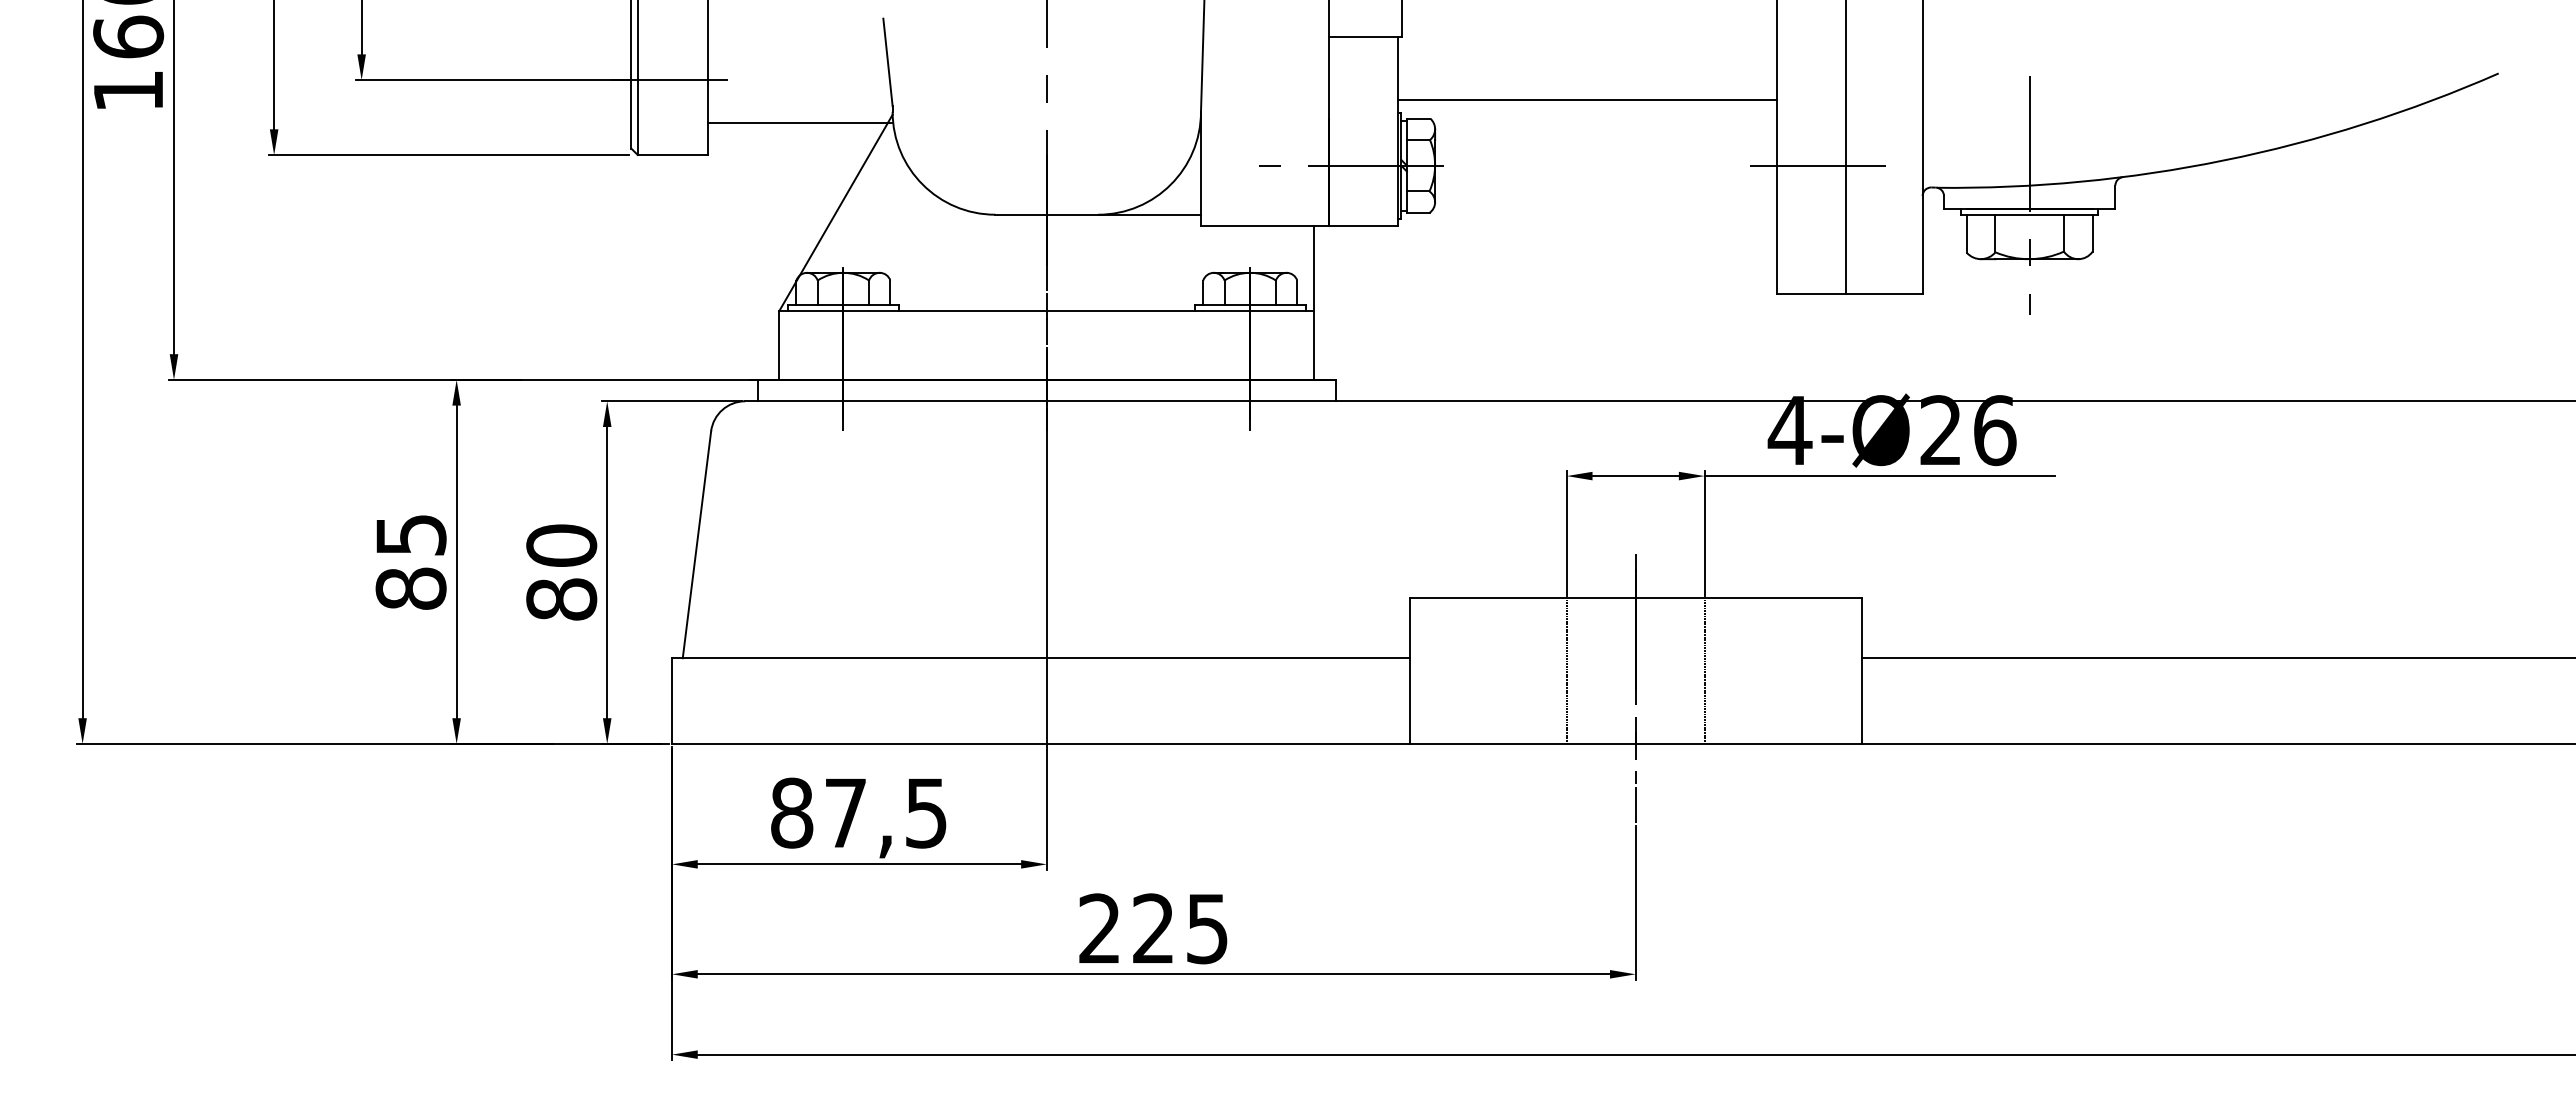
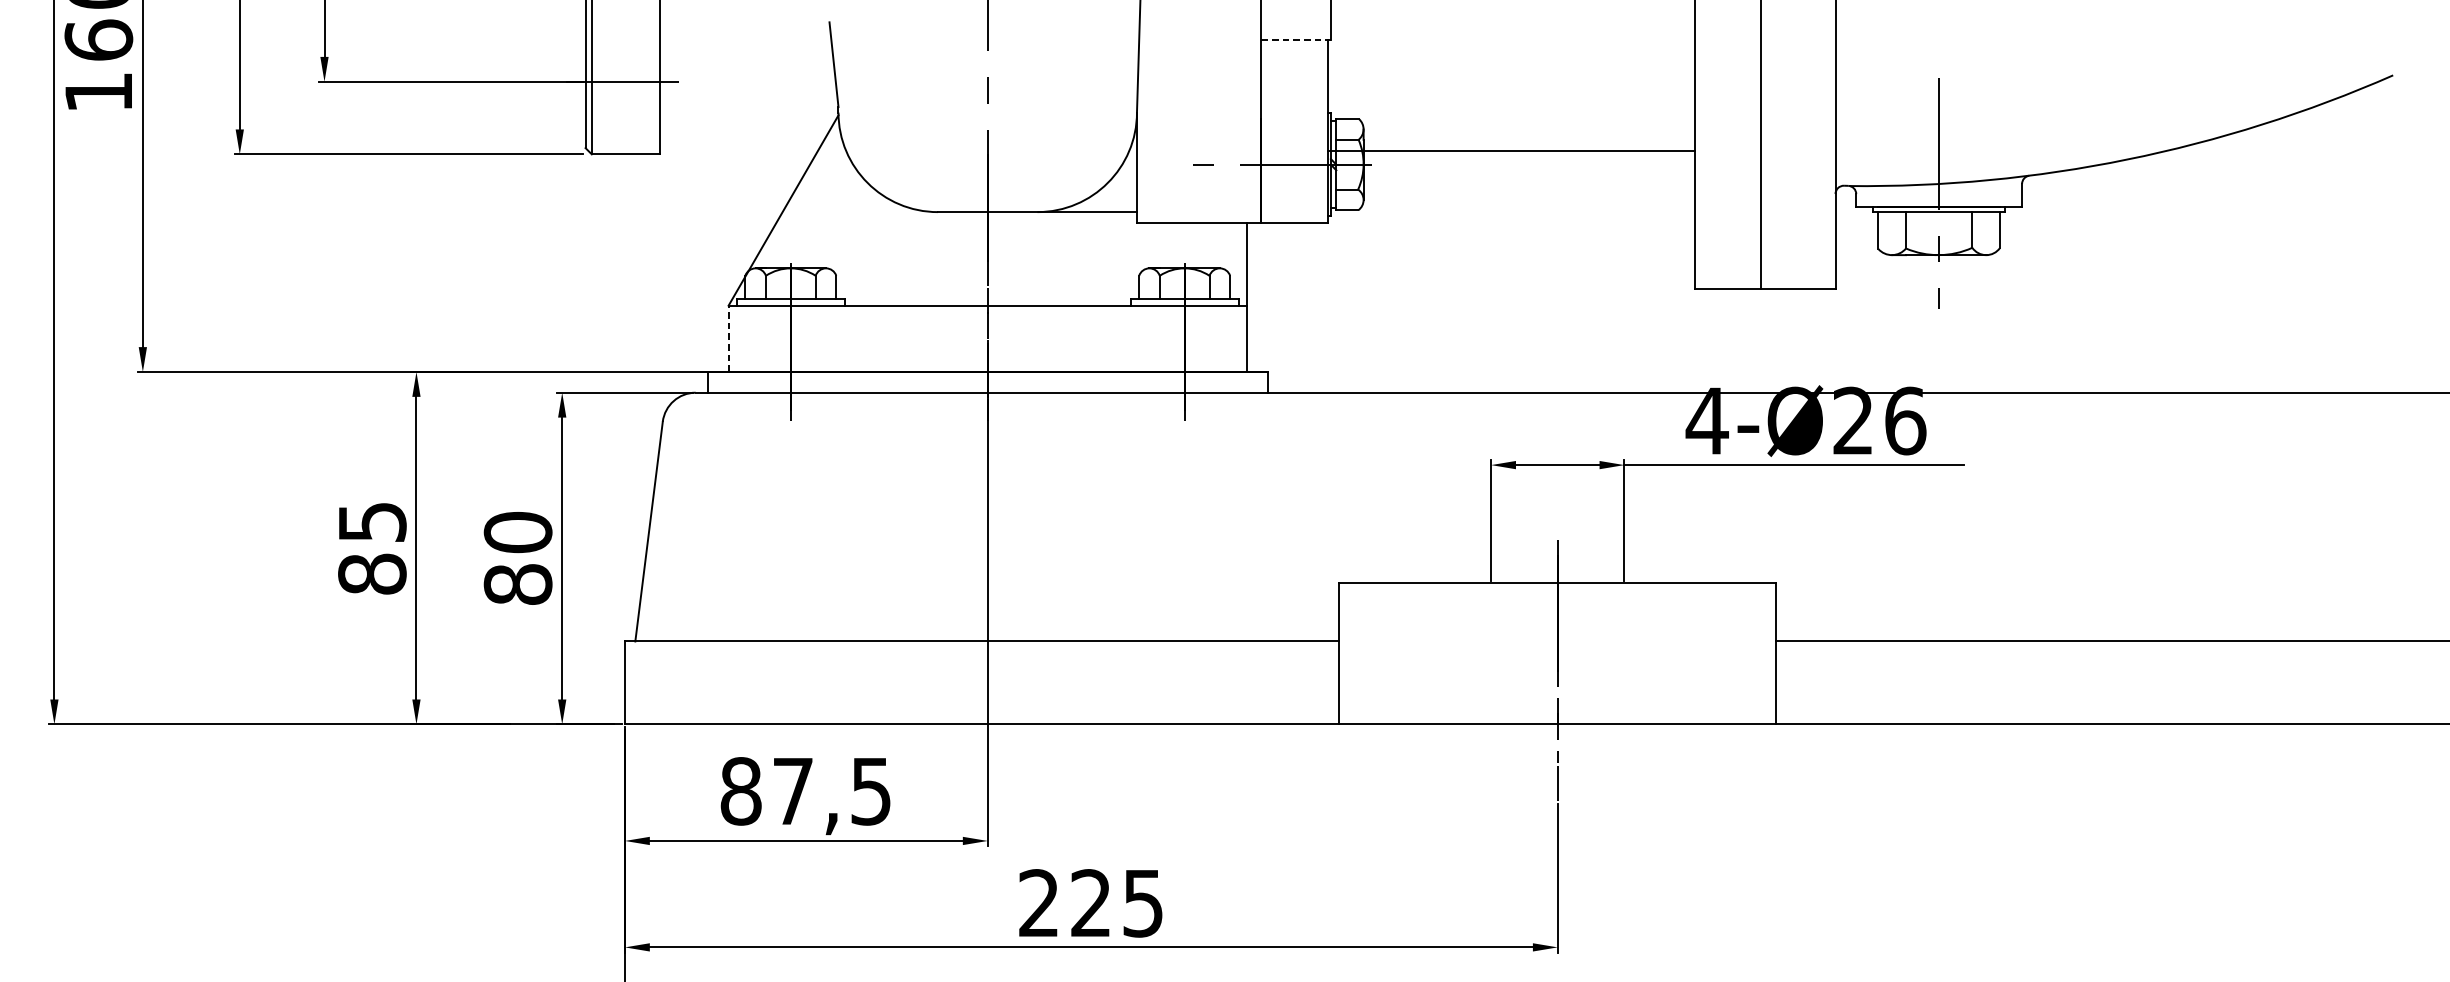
line: (1366, 37) -> (1297, 40), solid -> dashed
line: (1587, 100) -> (1511, 150), moved
line: (800, 122) -> (749, 122), removed
line: (1824, 165) -> (1740, 164), removed
line: (779, 345) -> (728, 338), solid -> dashed
line: (1566, 670) -> (1490, 653), removed
line: (1704, 670) -> (1624, 653), removed

